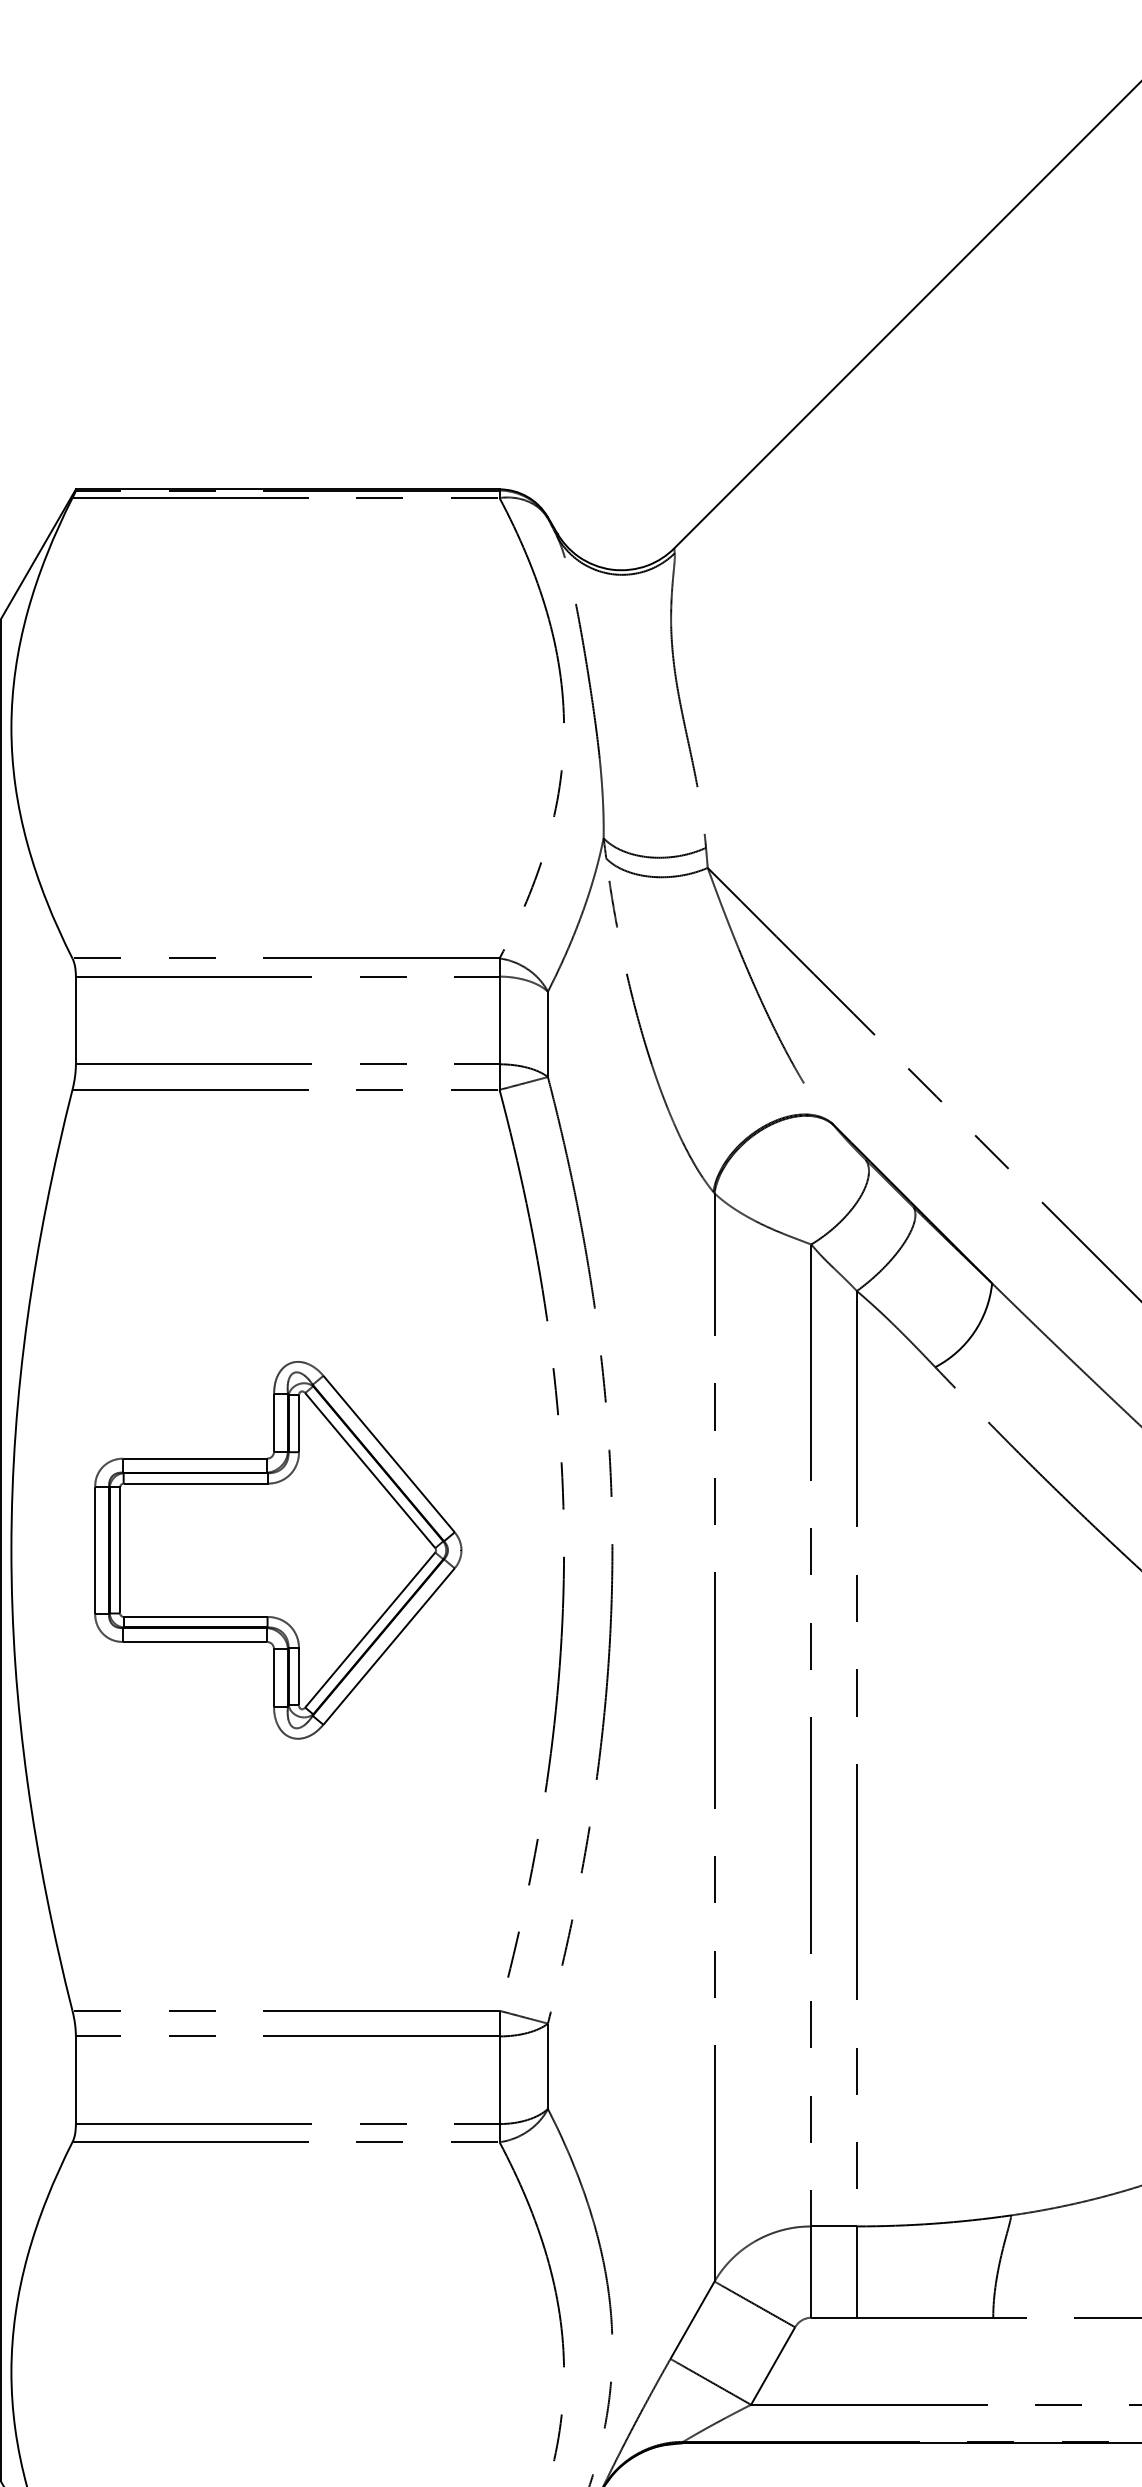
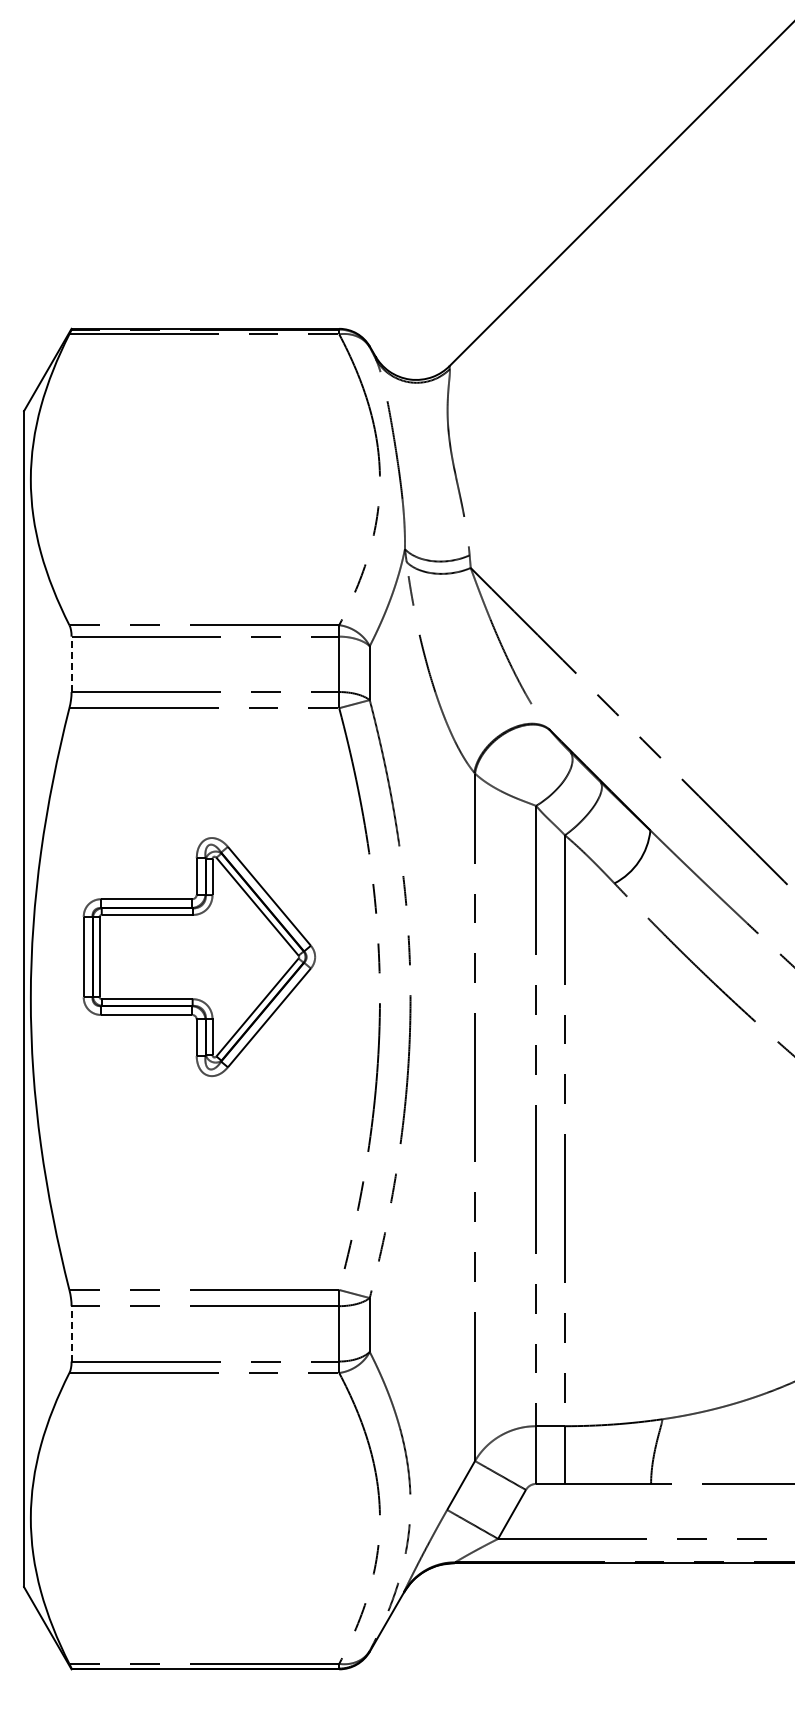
line: (75, 1020) -> (71, 664), solid -> dashed
part: (276, 1549) -> (198, 956), moved
line: (75, 2079) -> (71, 1333), solid -> dashed

